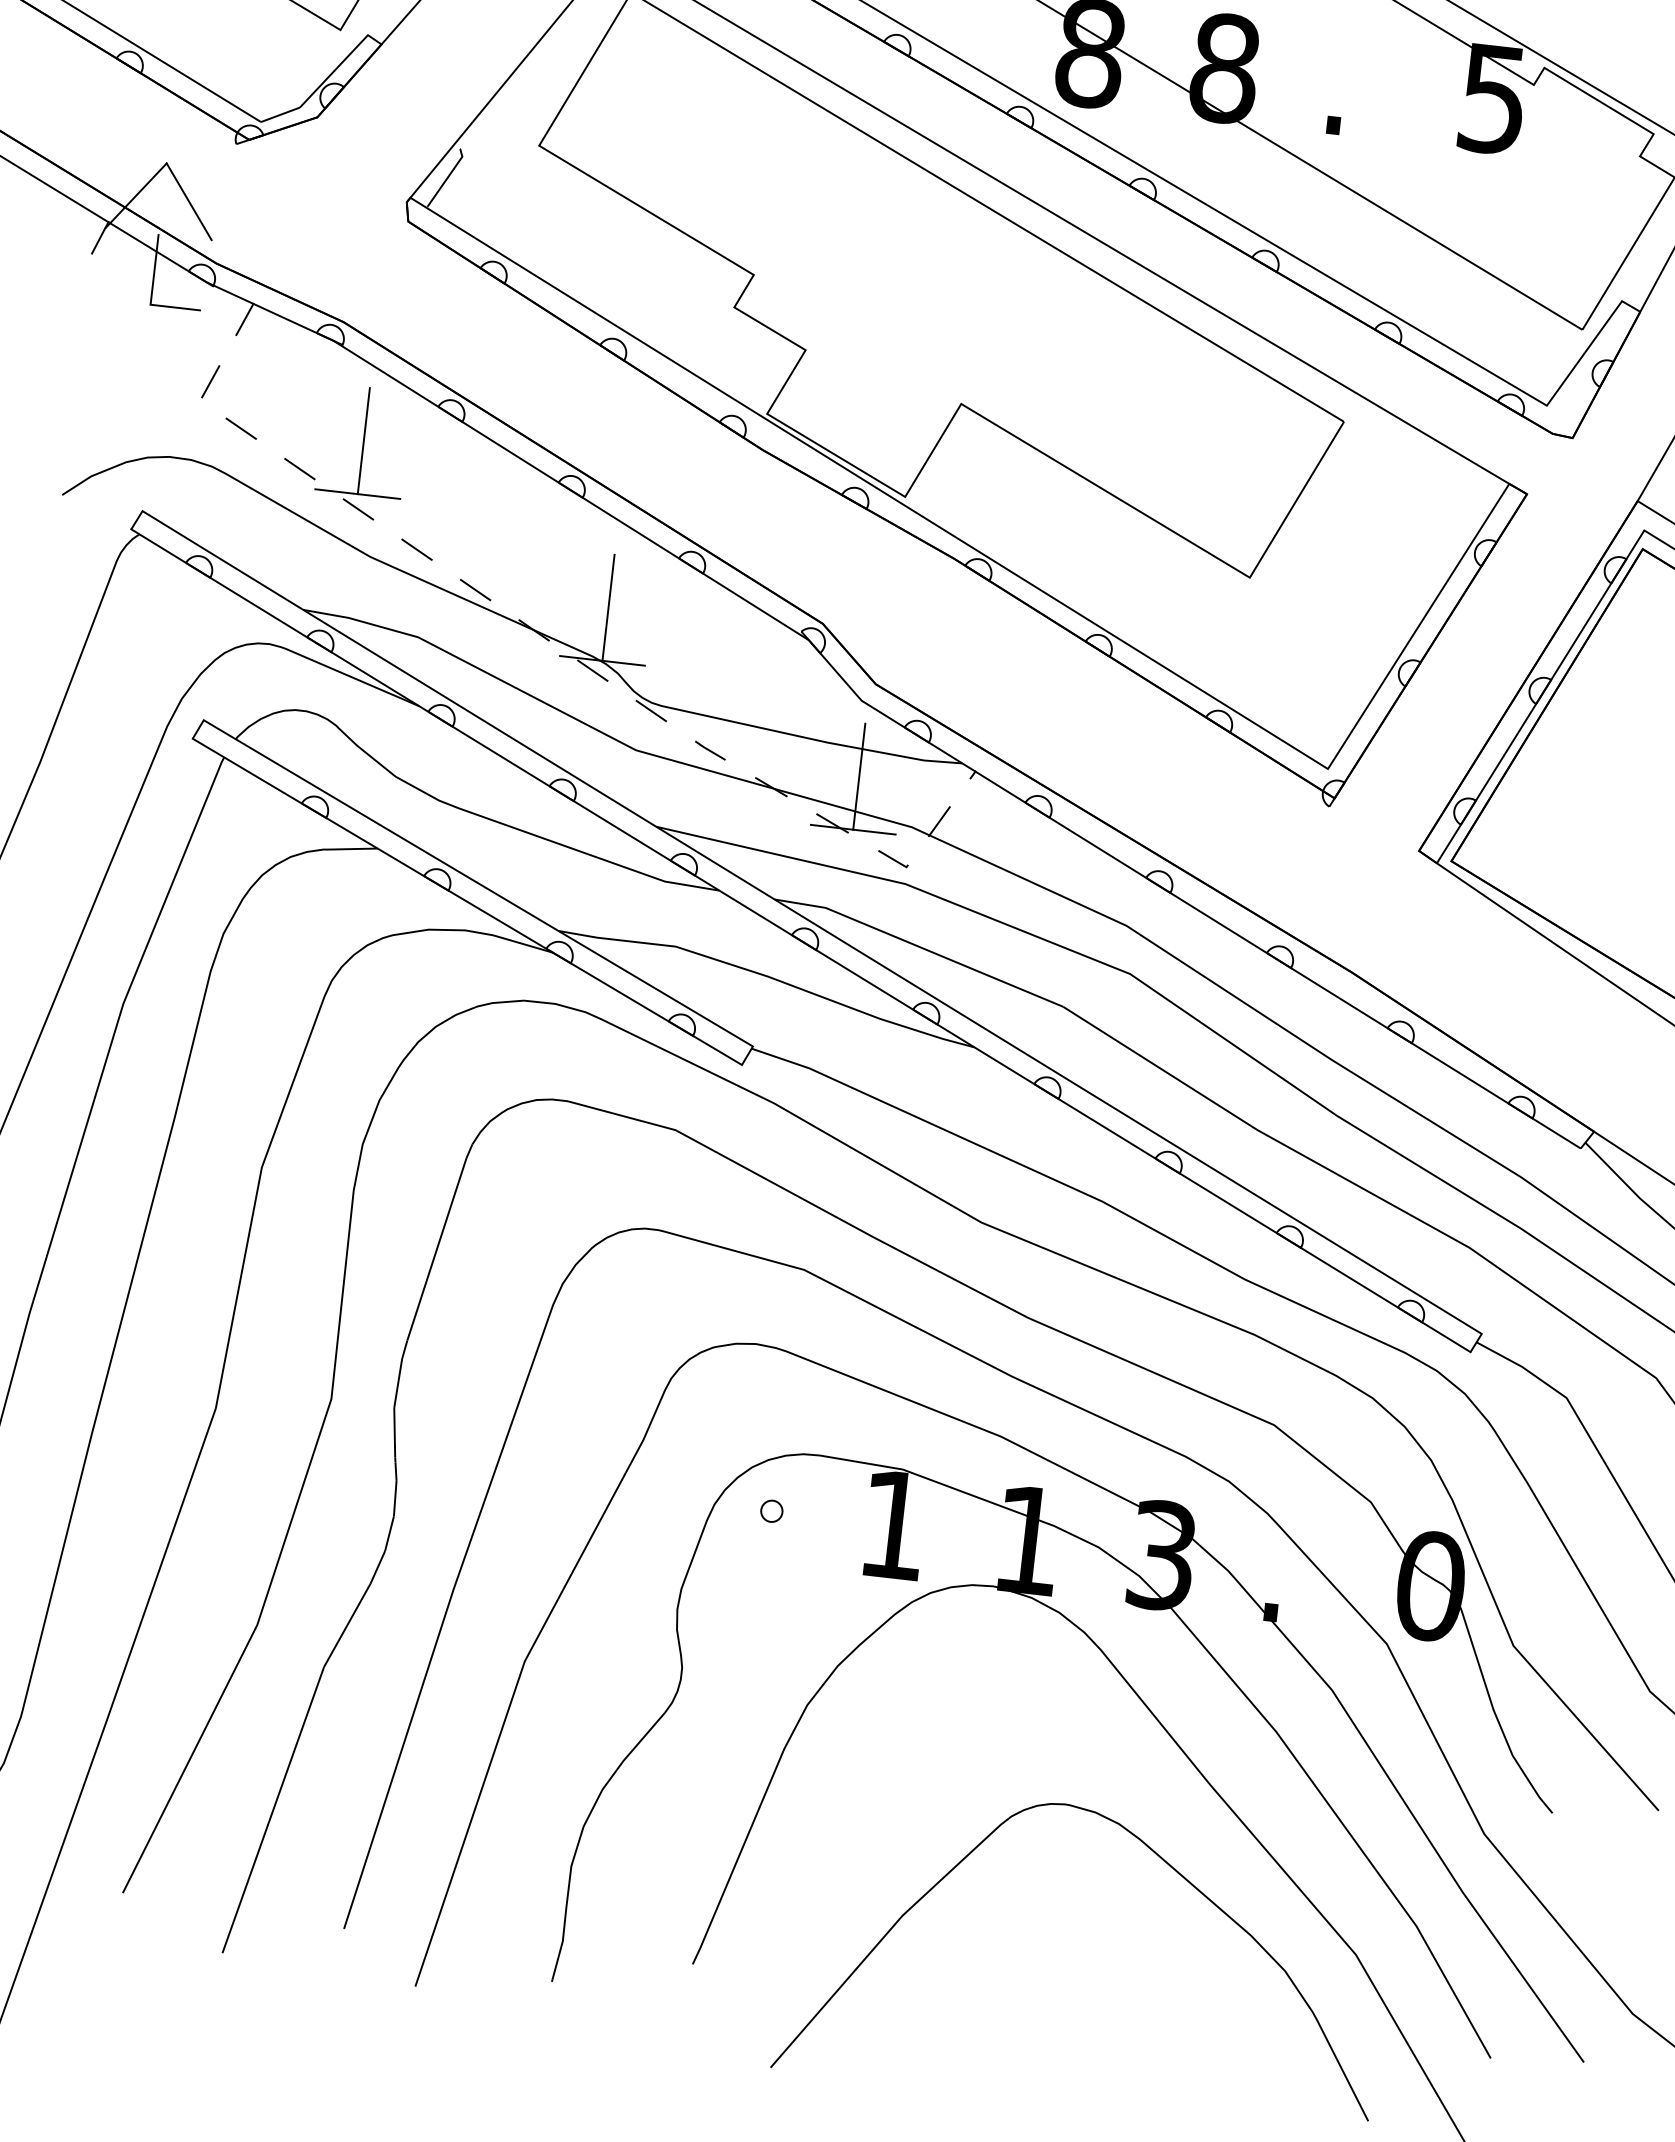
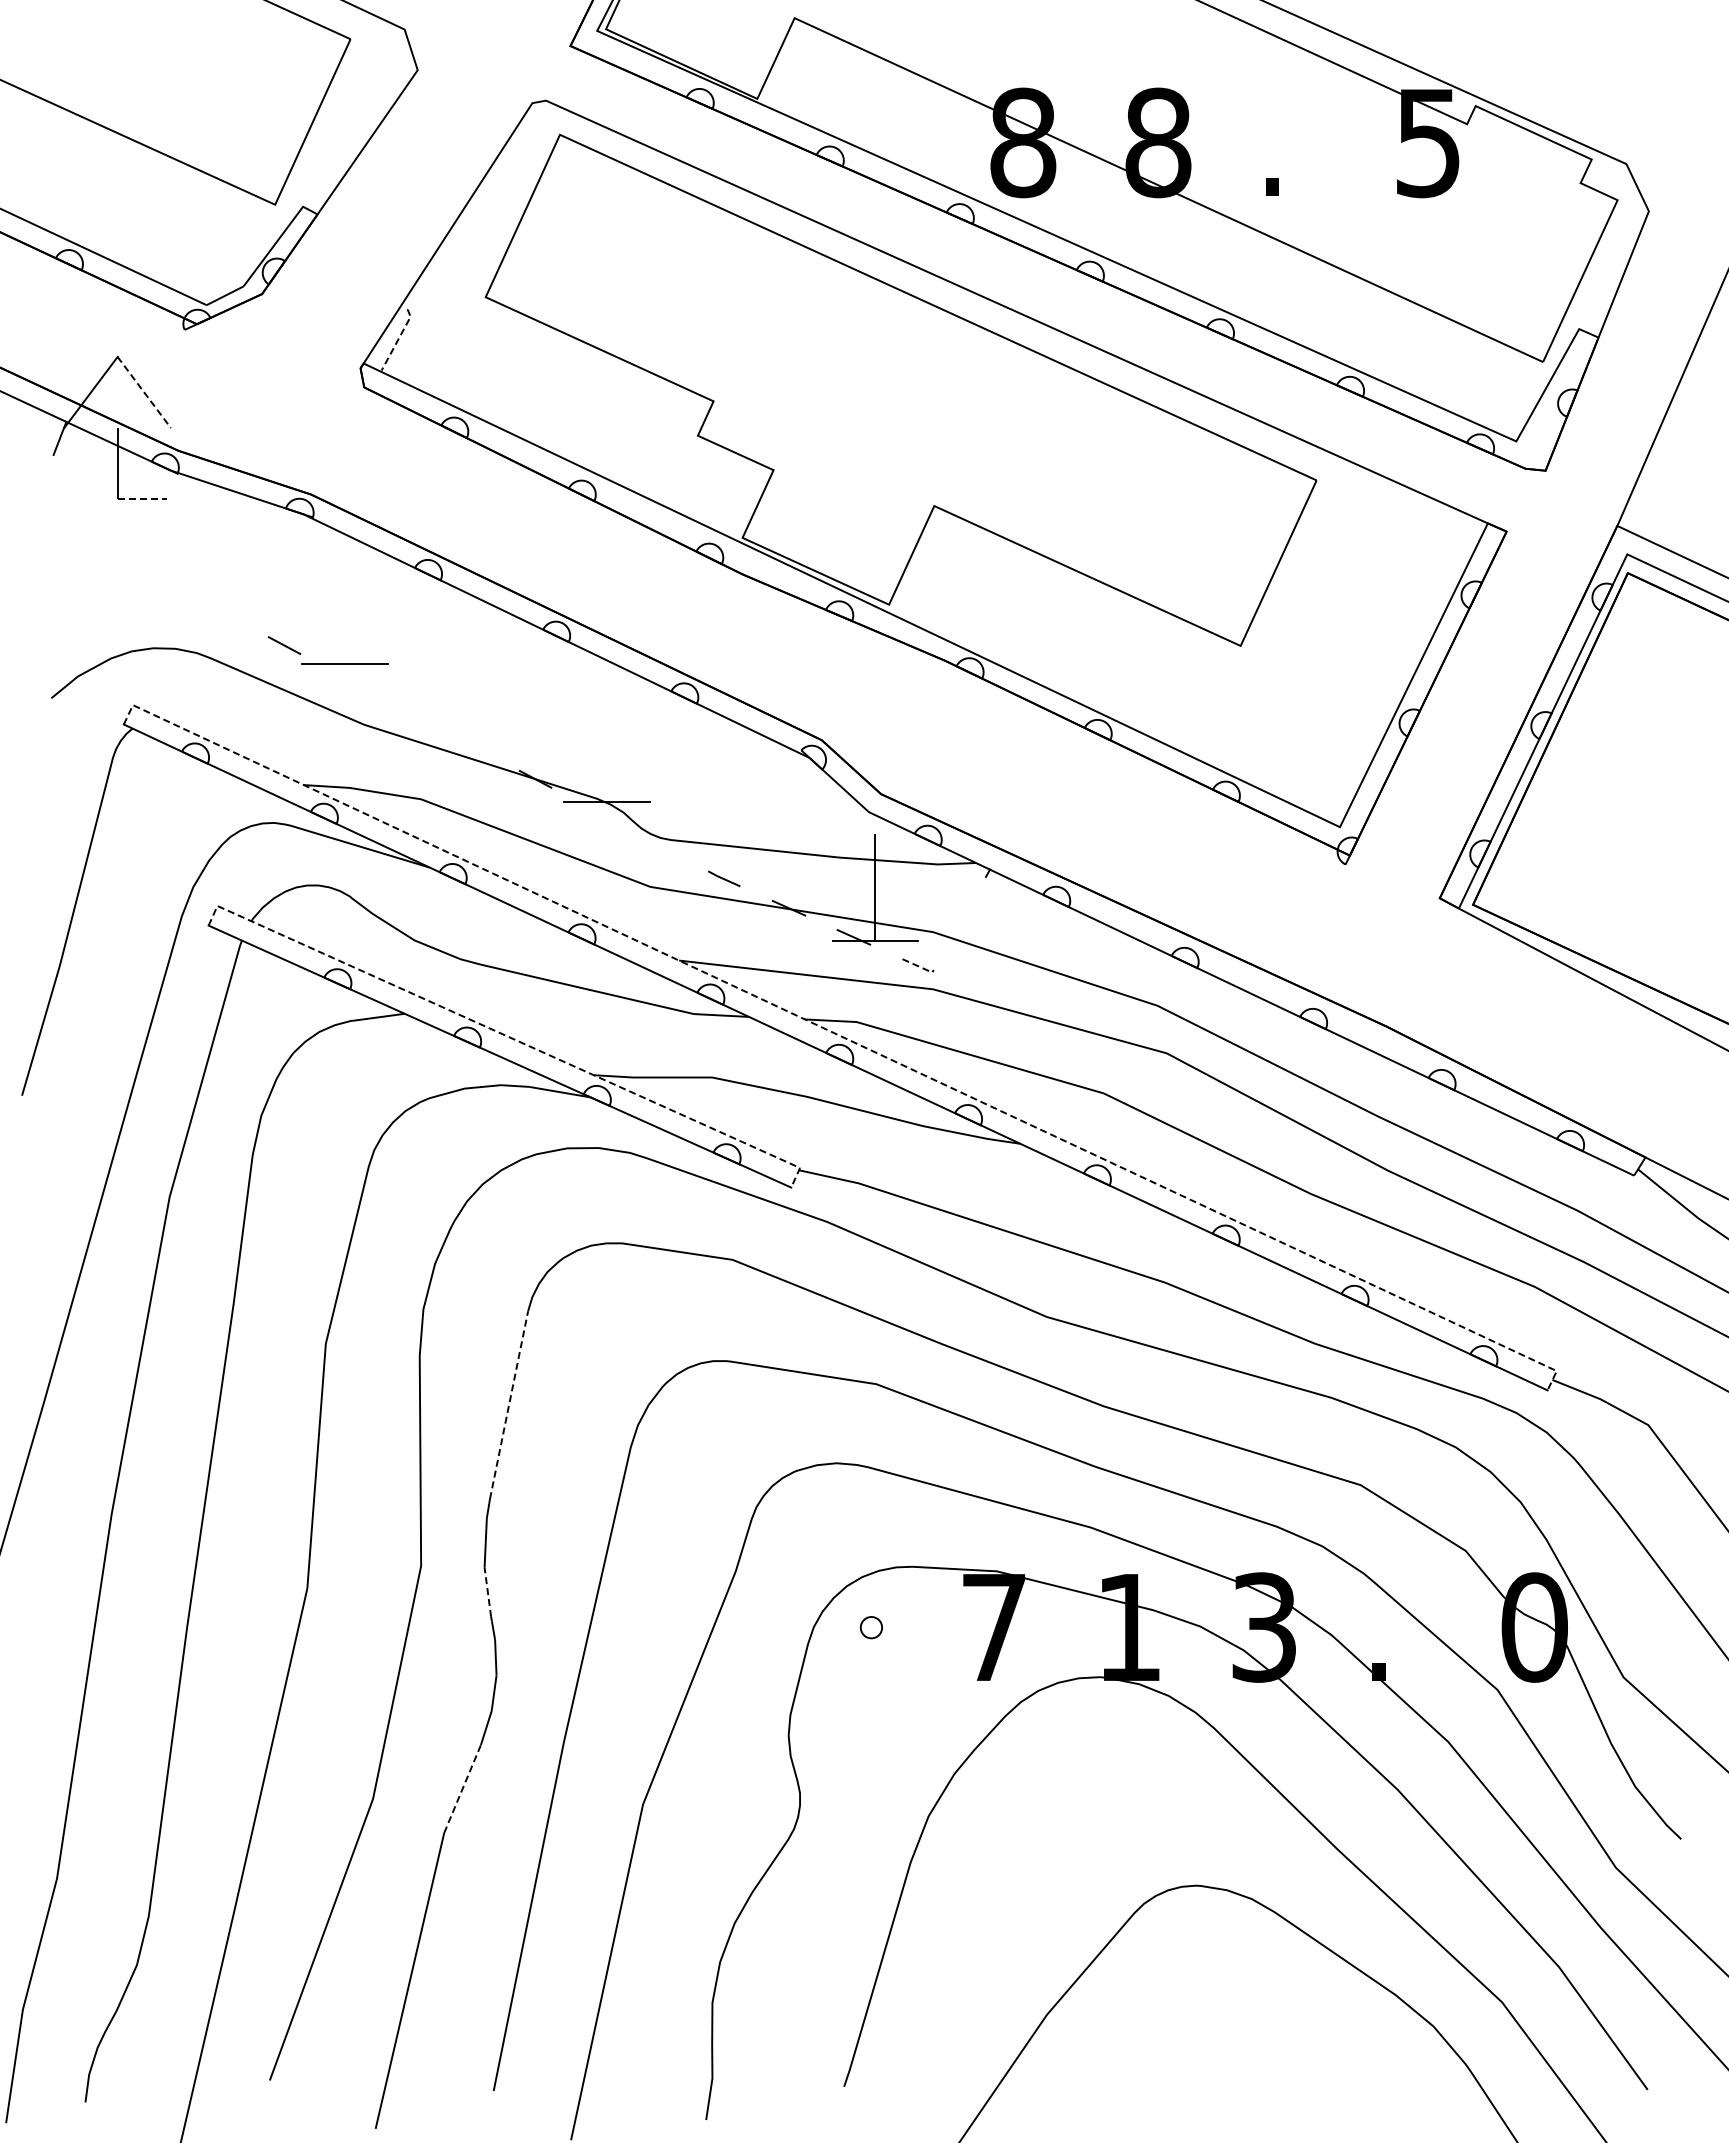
line: (447, 177) -> (398, 339), solid -> dashed
line: (189, 201) -> (144, 392), solid -> dashed
line: (175, 307) -> (142, 499), solid -> dashed
line: (244, 318) -> (212, 502), removed
line: (210, 381) -> (185, 568), removed
line: (241, 428) -> (221, 611), removed
line: (363, 441) -> (344, 610), removed
line: (357, 508) -> (346, 678), removed
line: (416, 549) -> (409, 712), removed
line: (475, 589) -> (472, 745), removed
line: (608, 607) -> (606, 748), removed
line: (592, 670) -> (598, 812), removed
line: (650, 710) -> (660, 845), removed
line: (939, 820) -> (959, 922), removed
line: (894, 859) -> (919, 966), solid -> dashed
line: (479, 883) -> (509, 1037), solid -> dashed
line: (811, 922) -> (844, 1038), solid -> dashed
line: (437, 1249) -> (509, 1405), solid -> dashed
line: (394, 1432) -> (487, 1592), solid -> dashed
text: (893, 1524) -> (993, 1627), 1 -> 7
line: (347, 1625) -> (462, 1789), solid -> dashed

